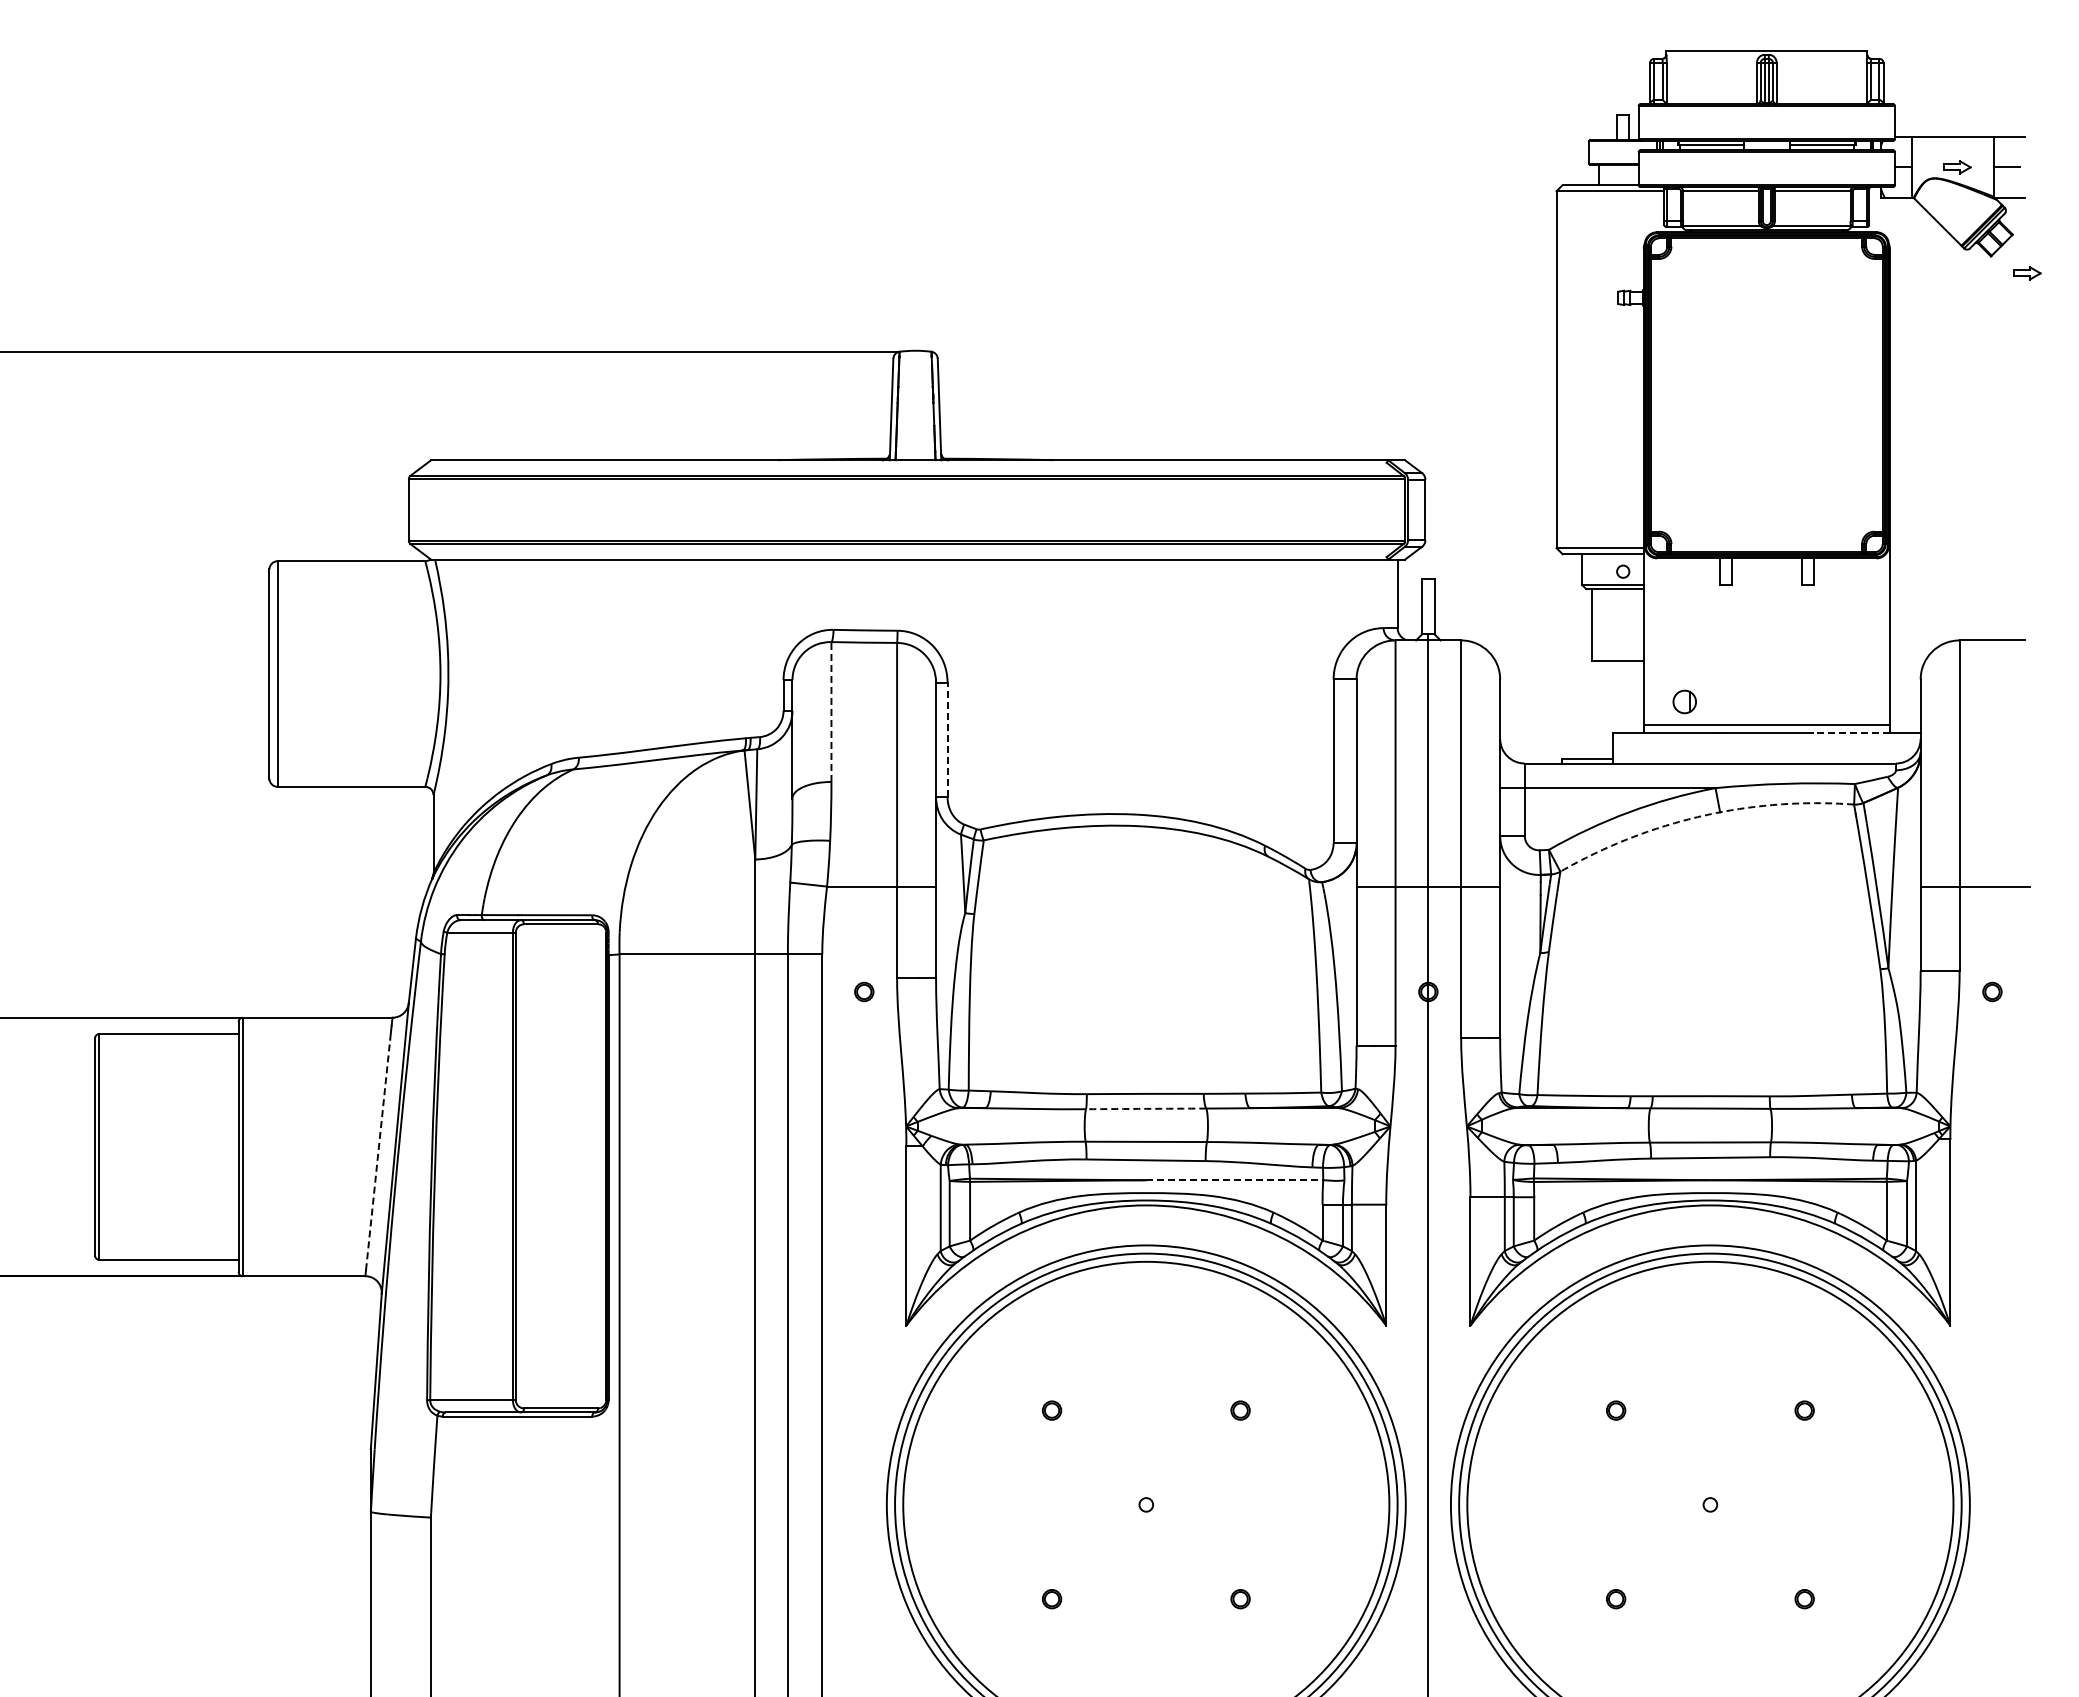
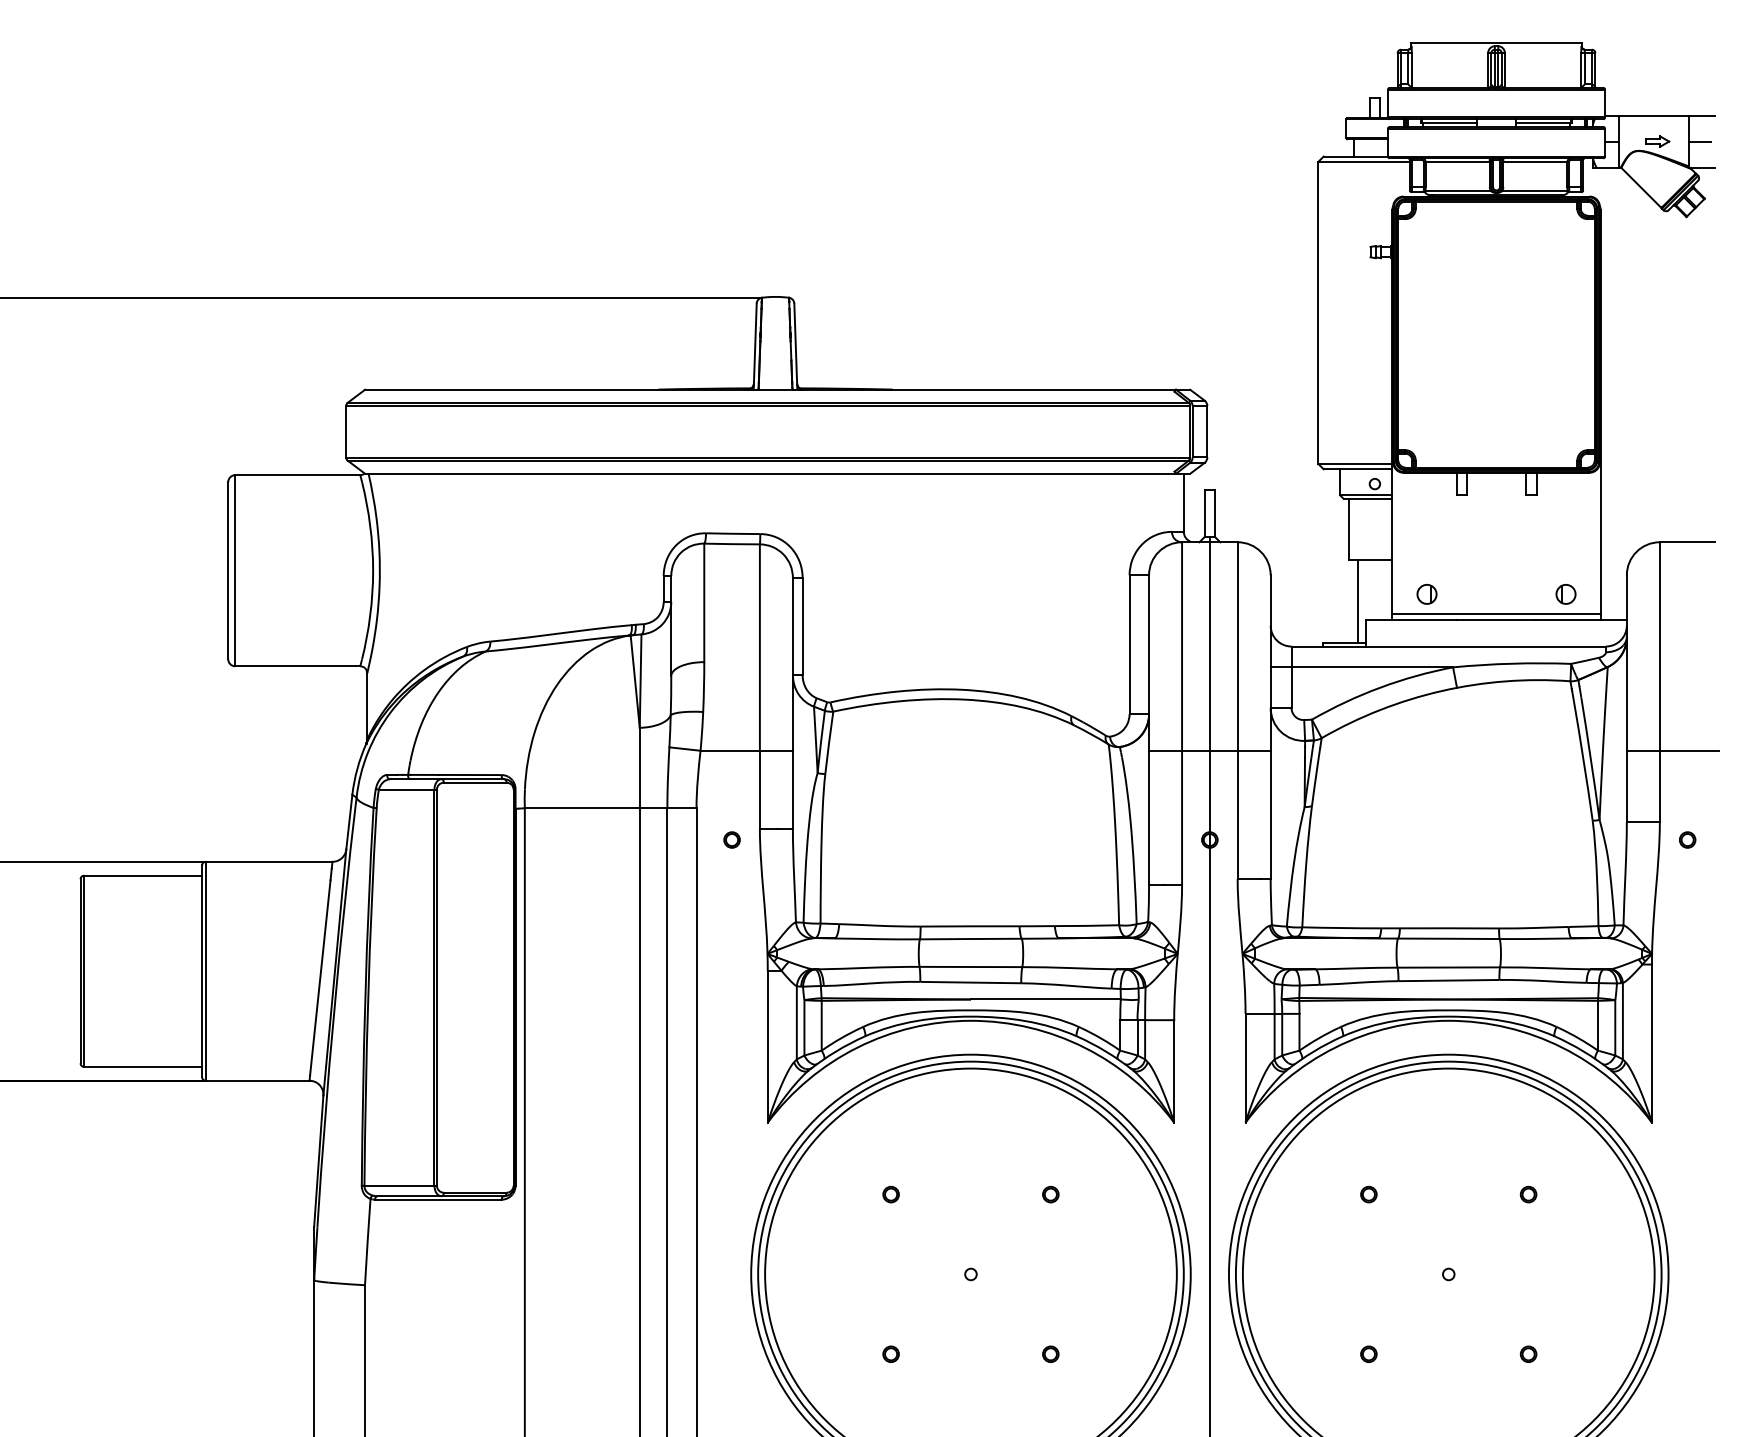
part: (2027, 273) -> (1717, 231), removed
part: (1848, 701) -> (1565, 593), added
line: (1602, 709) -> (1357, 600), added
line: (831, 712) -> (704, 603), dashed -> solid
line: (1851, 732) -> (1568, 620), dashed -> solid
line: (947, 739) -> (802, 626), dashed -> solid
arc: (1702, 816) -> (1442, 691), dashed -> solid
arc: (1146, 1108) -> (971, 938), dashed -> solid
line: (378, 1154) -> (320, 977), dashed -> solid
line: (1235, 1180) -> (1046, 999), dashed -> solid

